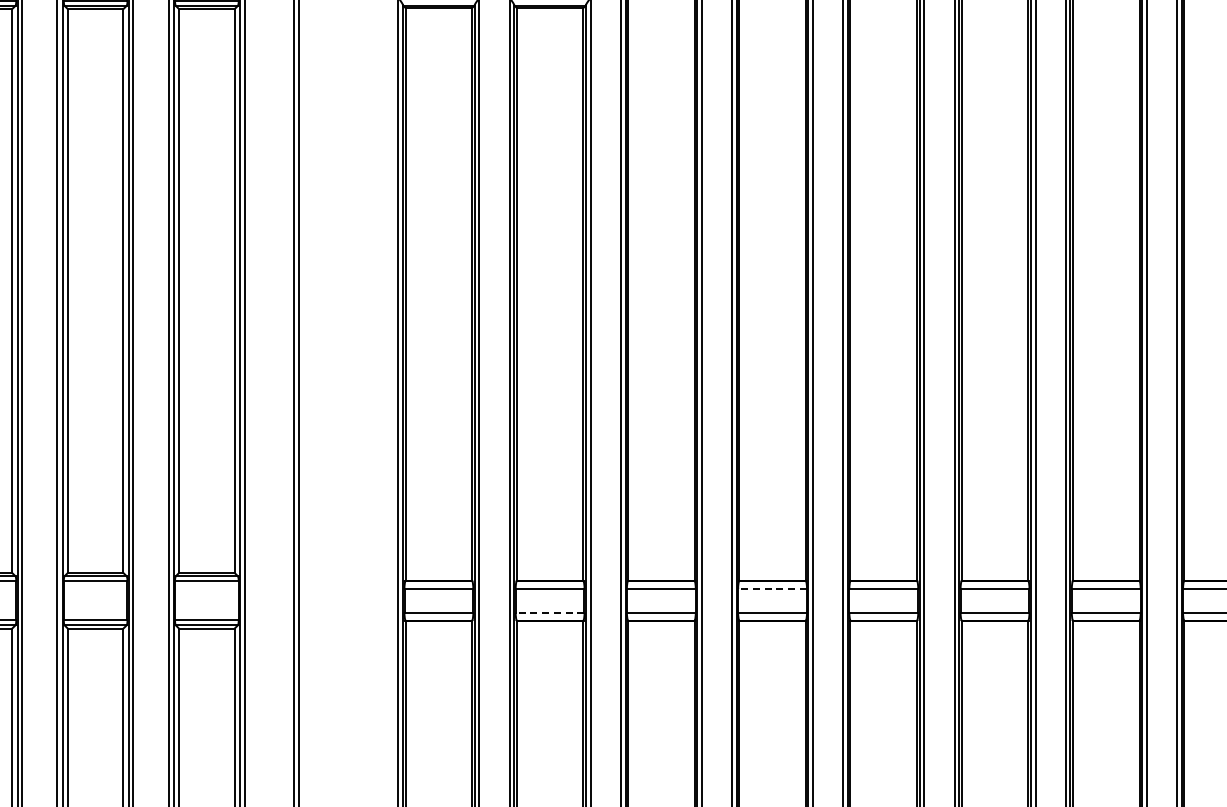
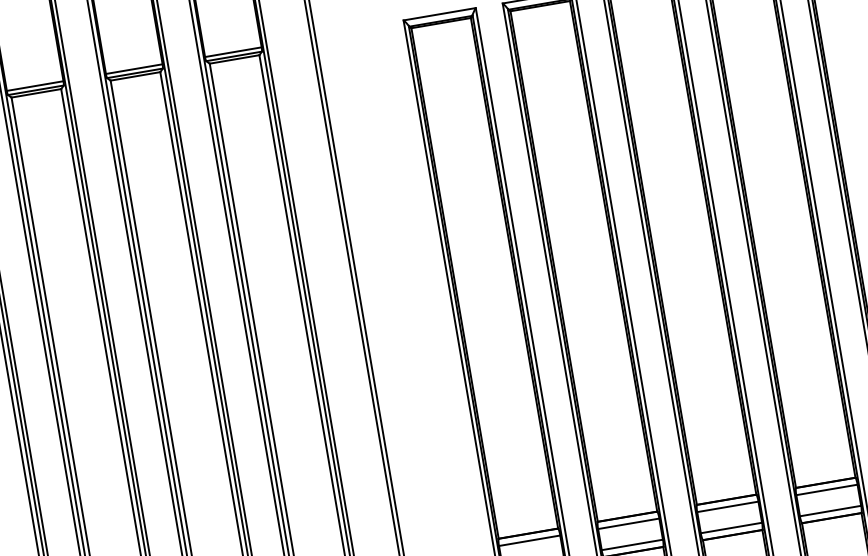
line: (772, 588) -> (826, 489), dashed -> solid
line: (549, 612) -> (631, 544), dashed -> solid

